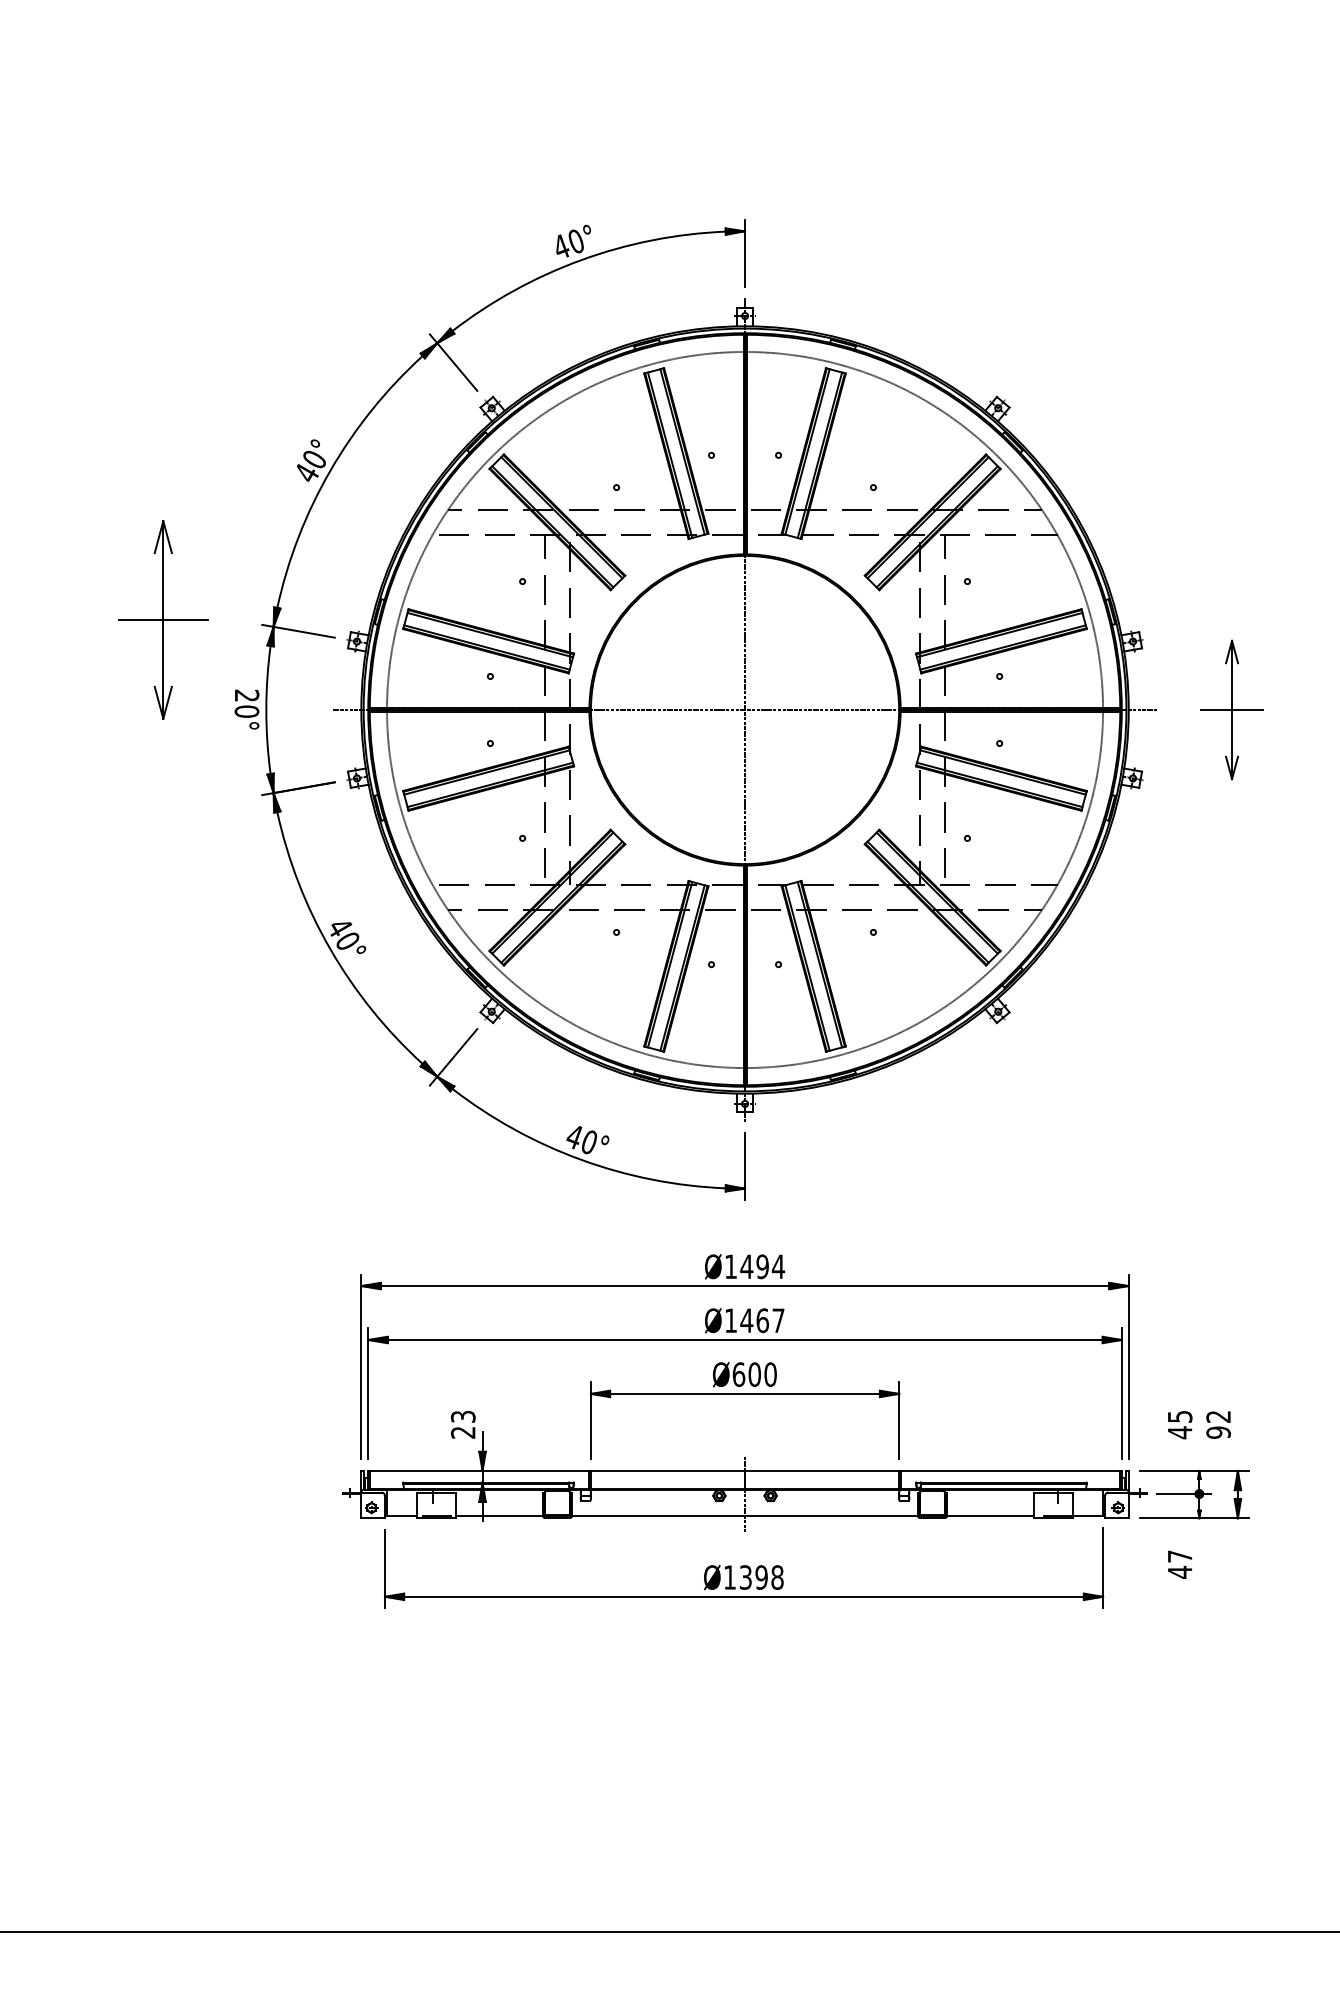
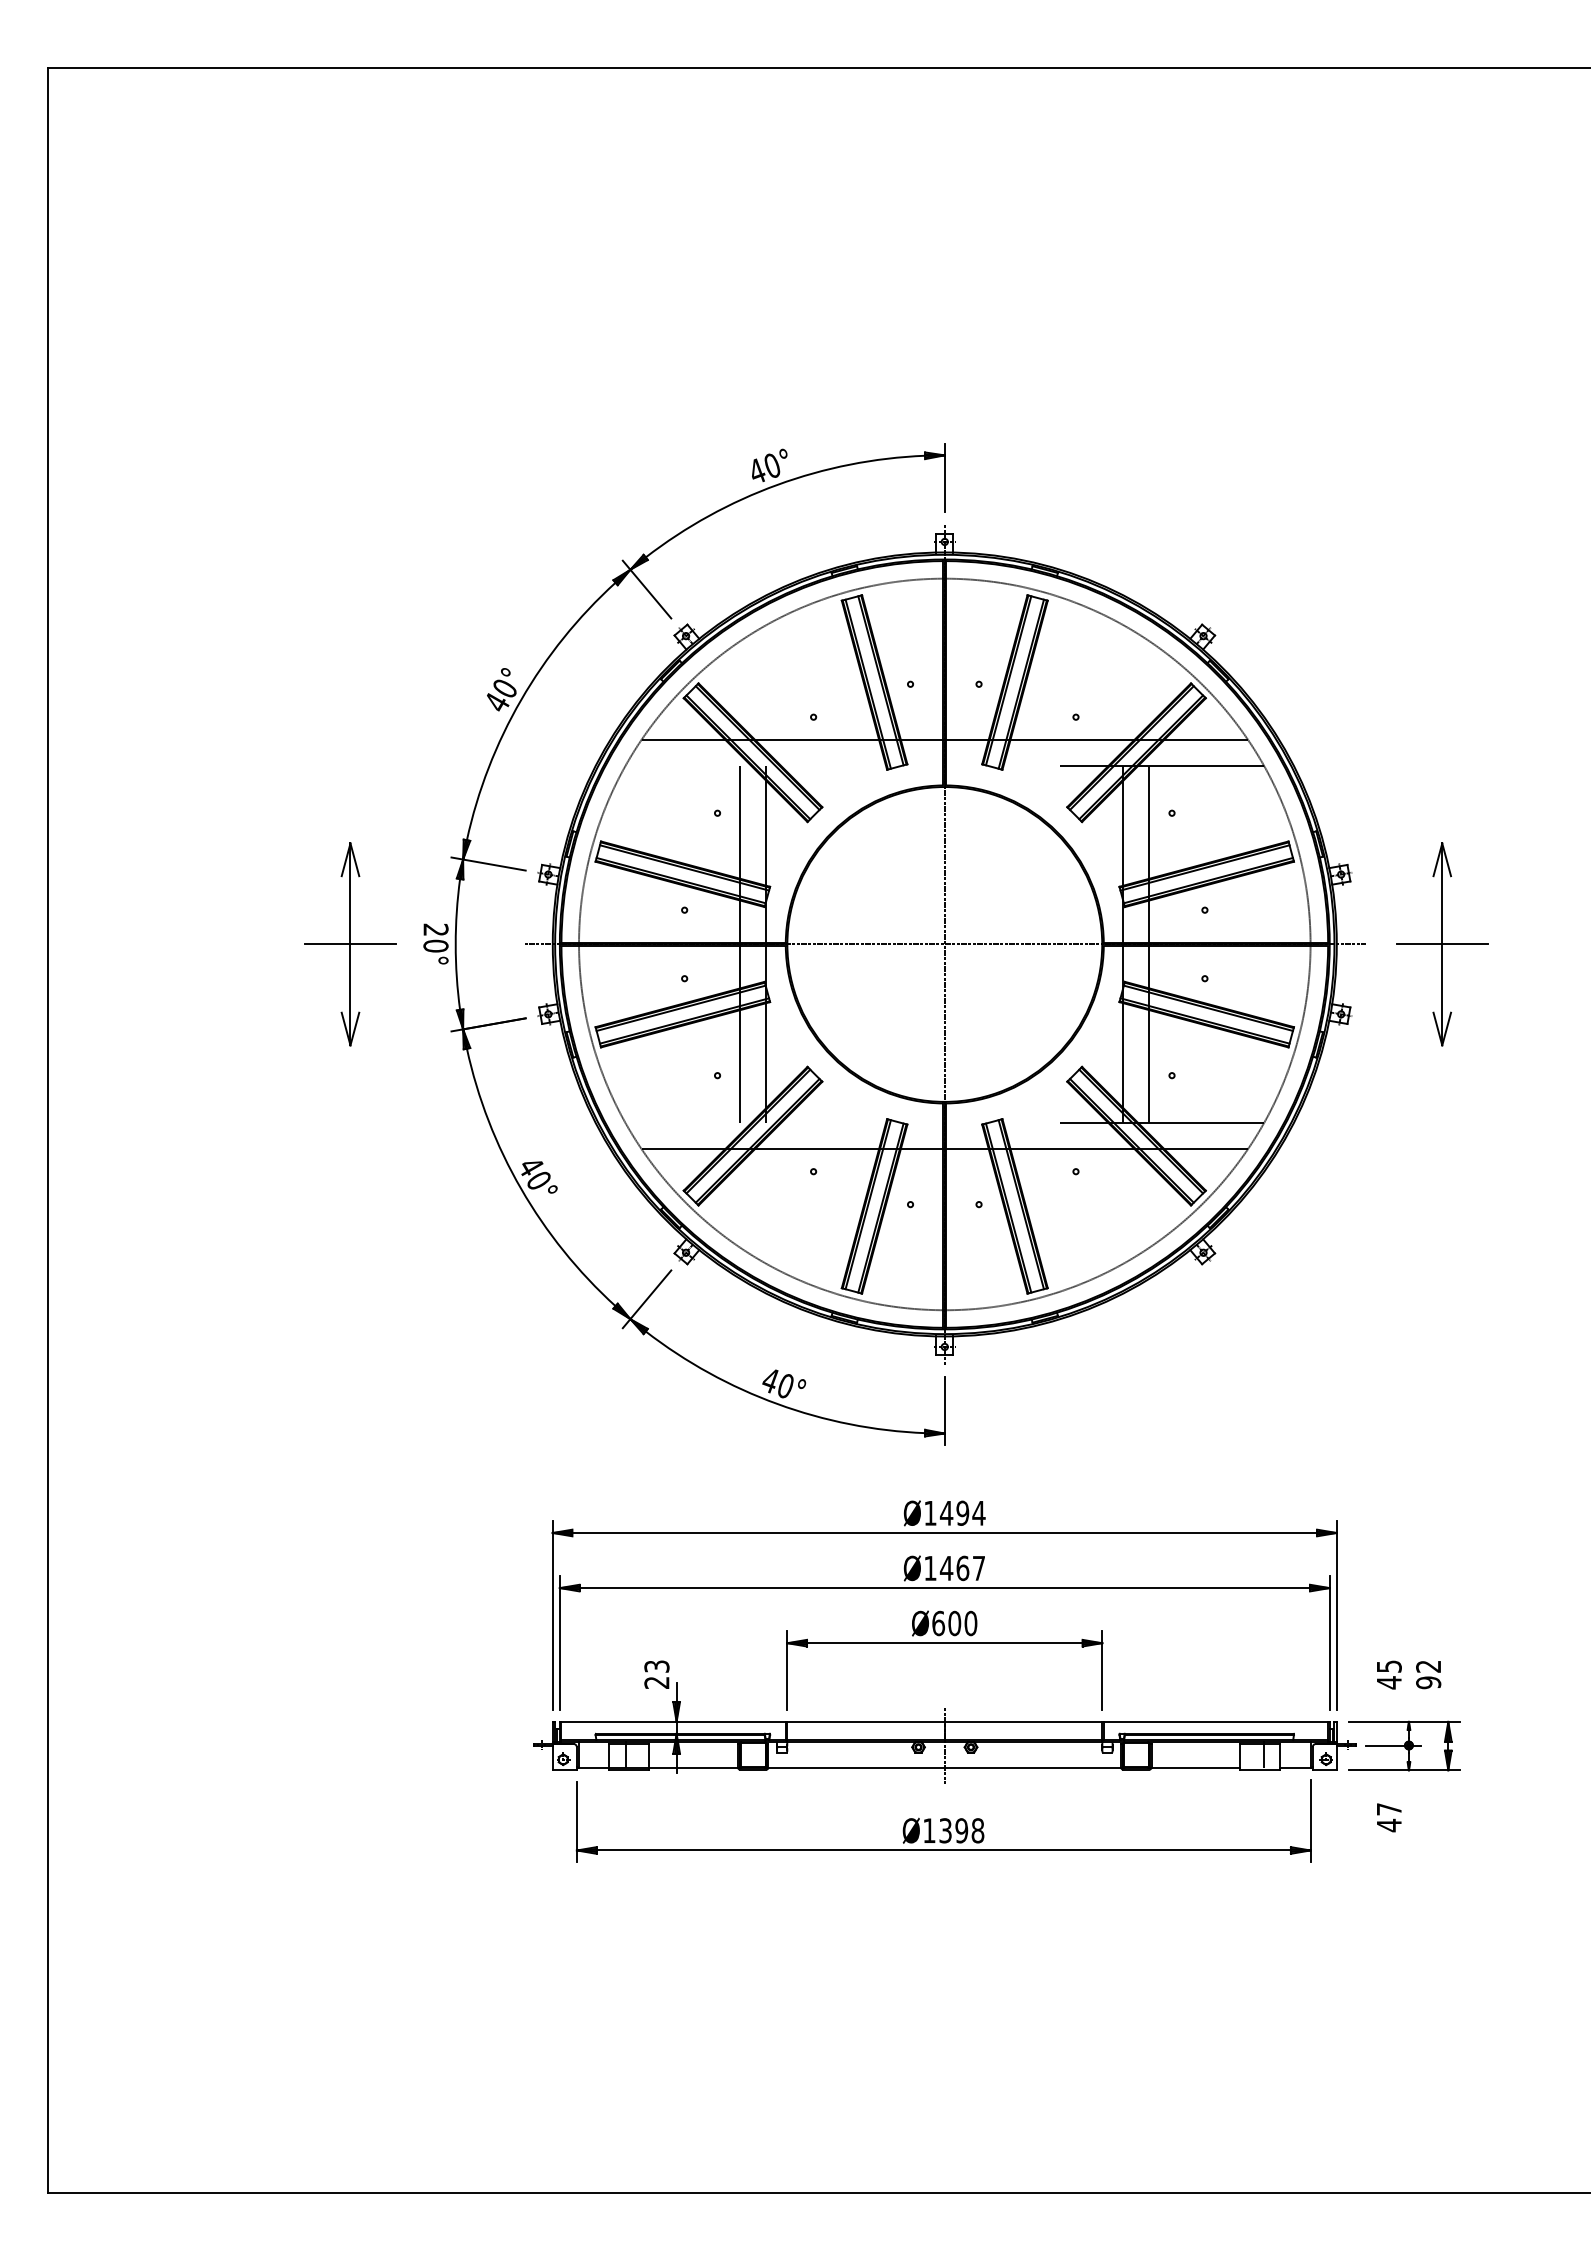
part: (163, 619) -> (350, 944), moved
part: (1232, 710) -> (1442, 944), size x1.43

